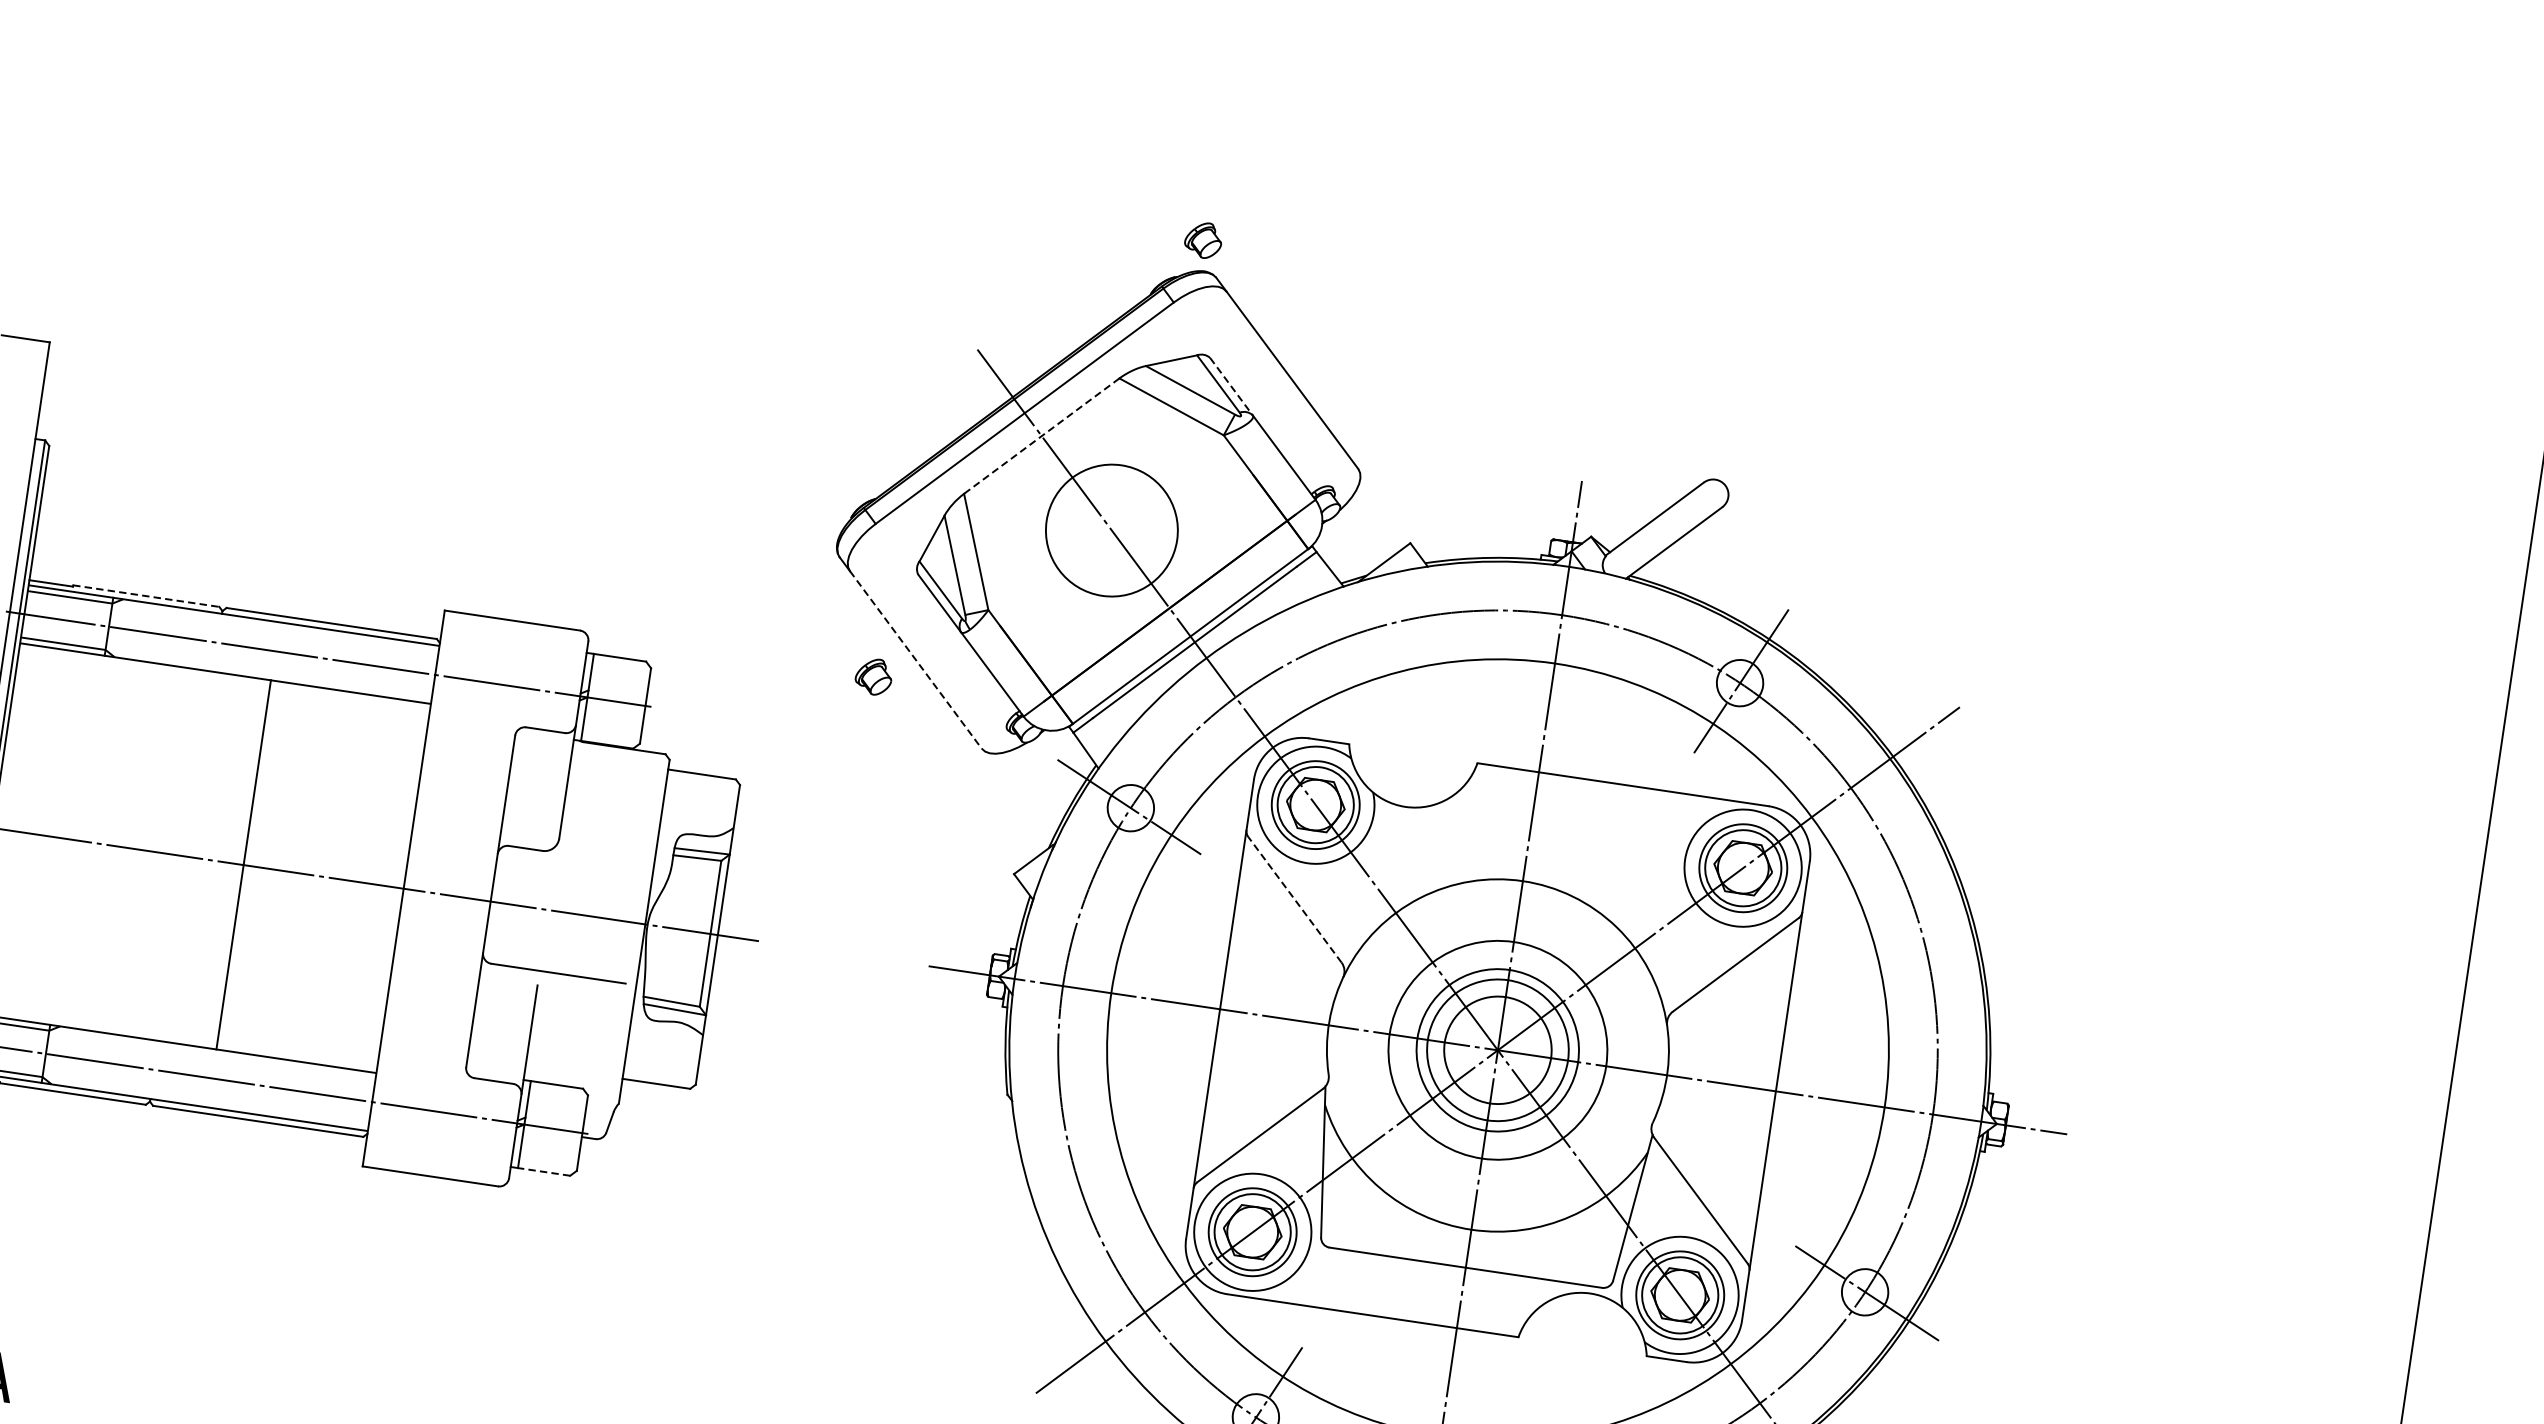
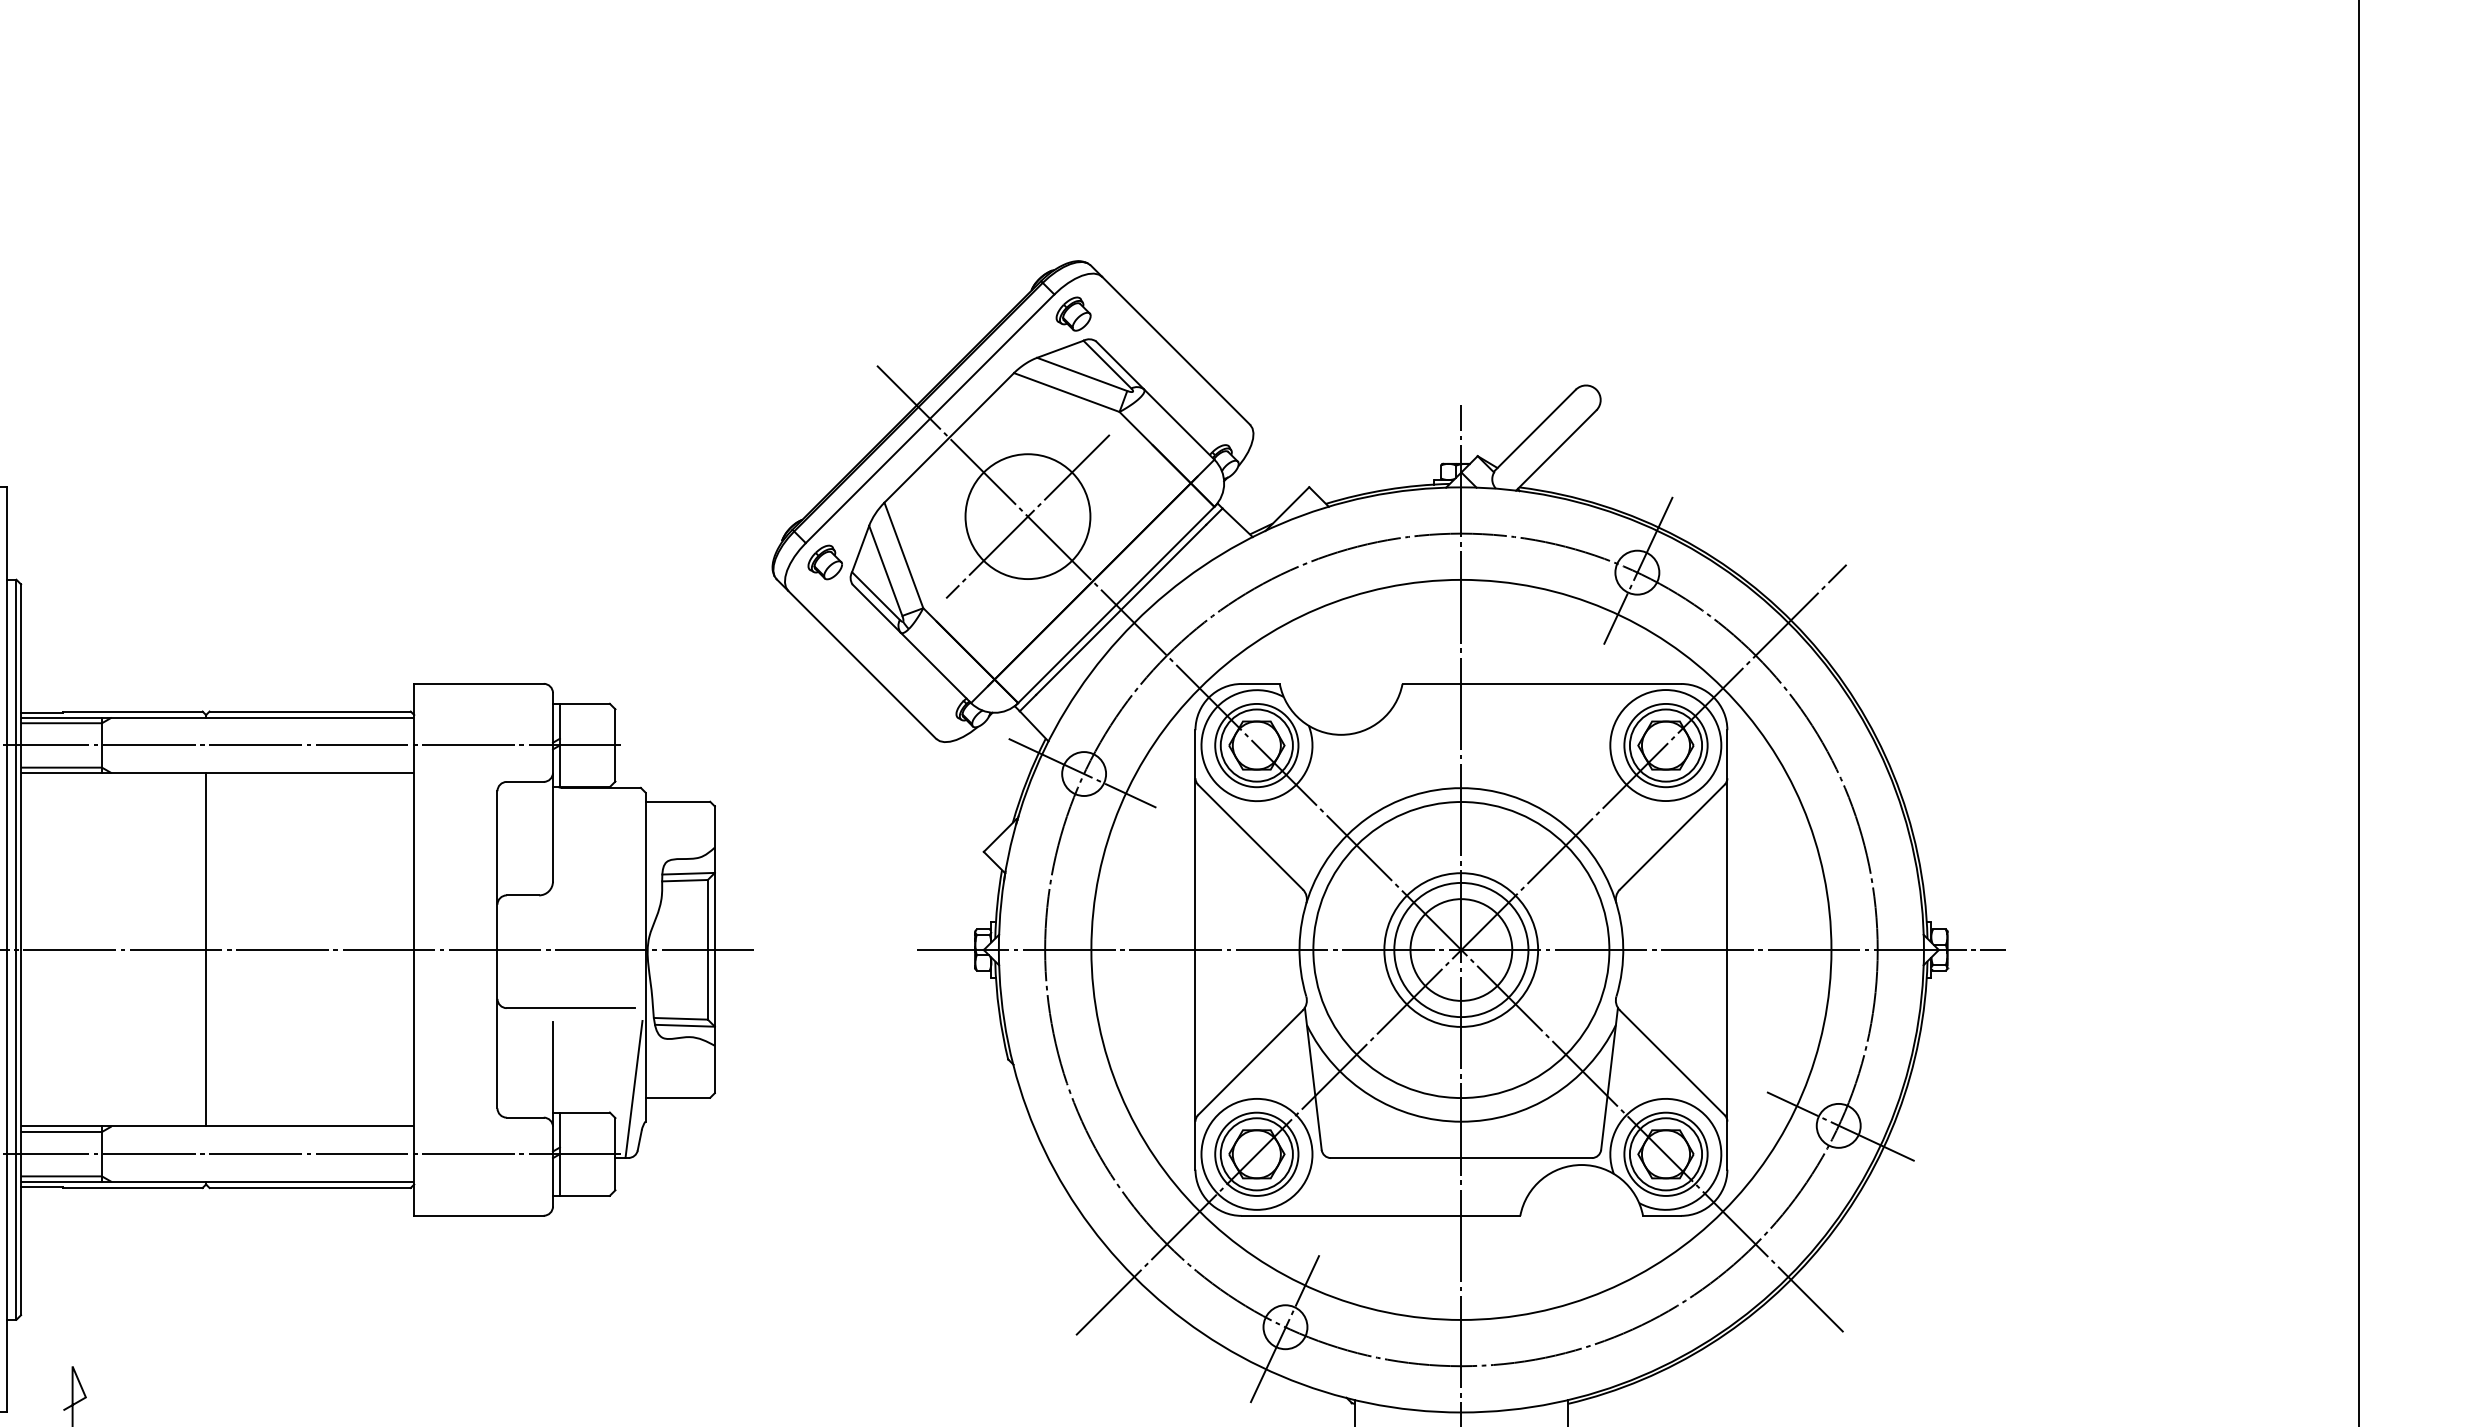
part: (1203, 239) -> (1073, 313), moved
line: (1231, 386) -> (1120, 365), dashed -> solid
line: (1042, 435) -> (949, 437), dashed -> solid
line: (1111, 530) -> (1027, 516), added
line: (146, 596) -> (132, 711), dashed -> solid
line: (916, 659) -> (862, 664), dashed -> solid
part: (873, 676) -> (824, 562), moved
line: (244, 864) -> (206, 949), moved
line: (1295, 899) -> (1250, 836), dashed -> solid
circle: (1497, 1050) -> (1461, 950), size x1.43
line: (611, 1067) -> (633, 1088), added
line: (543, 1171) -> (584, 1195), dashed -> solid

